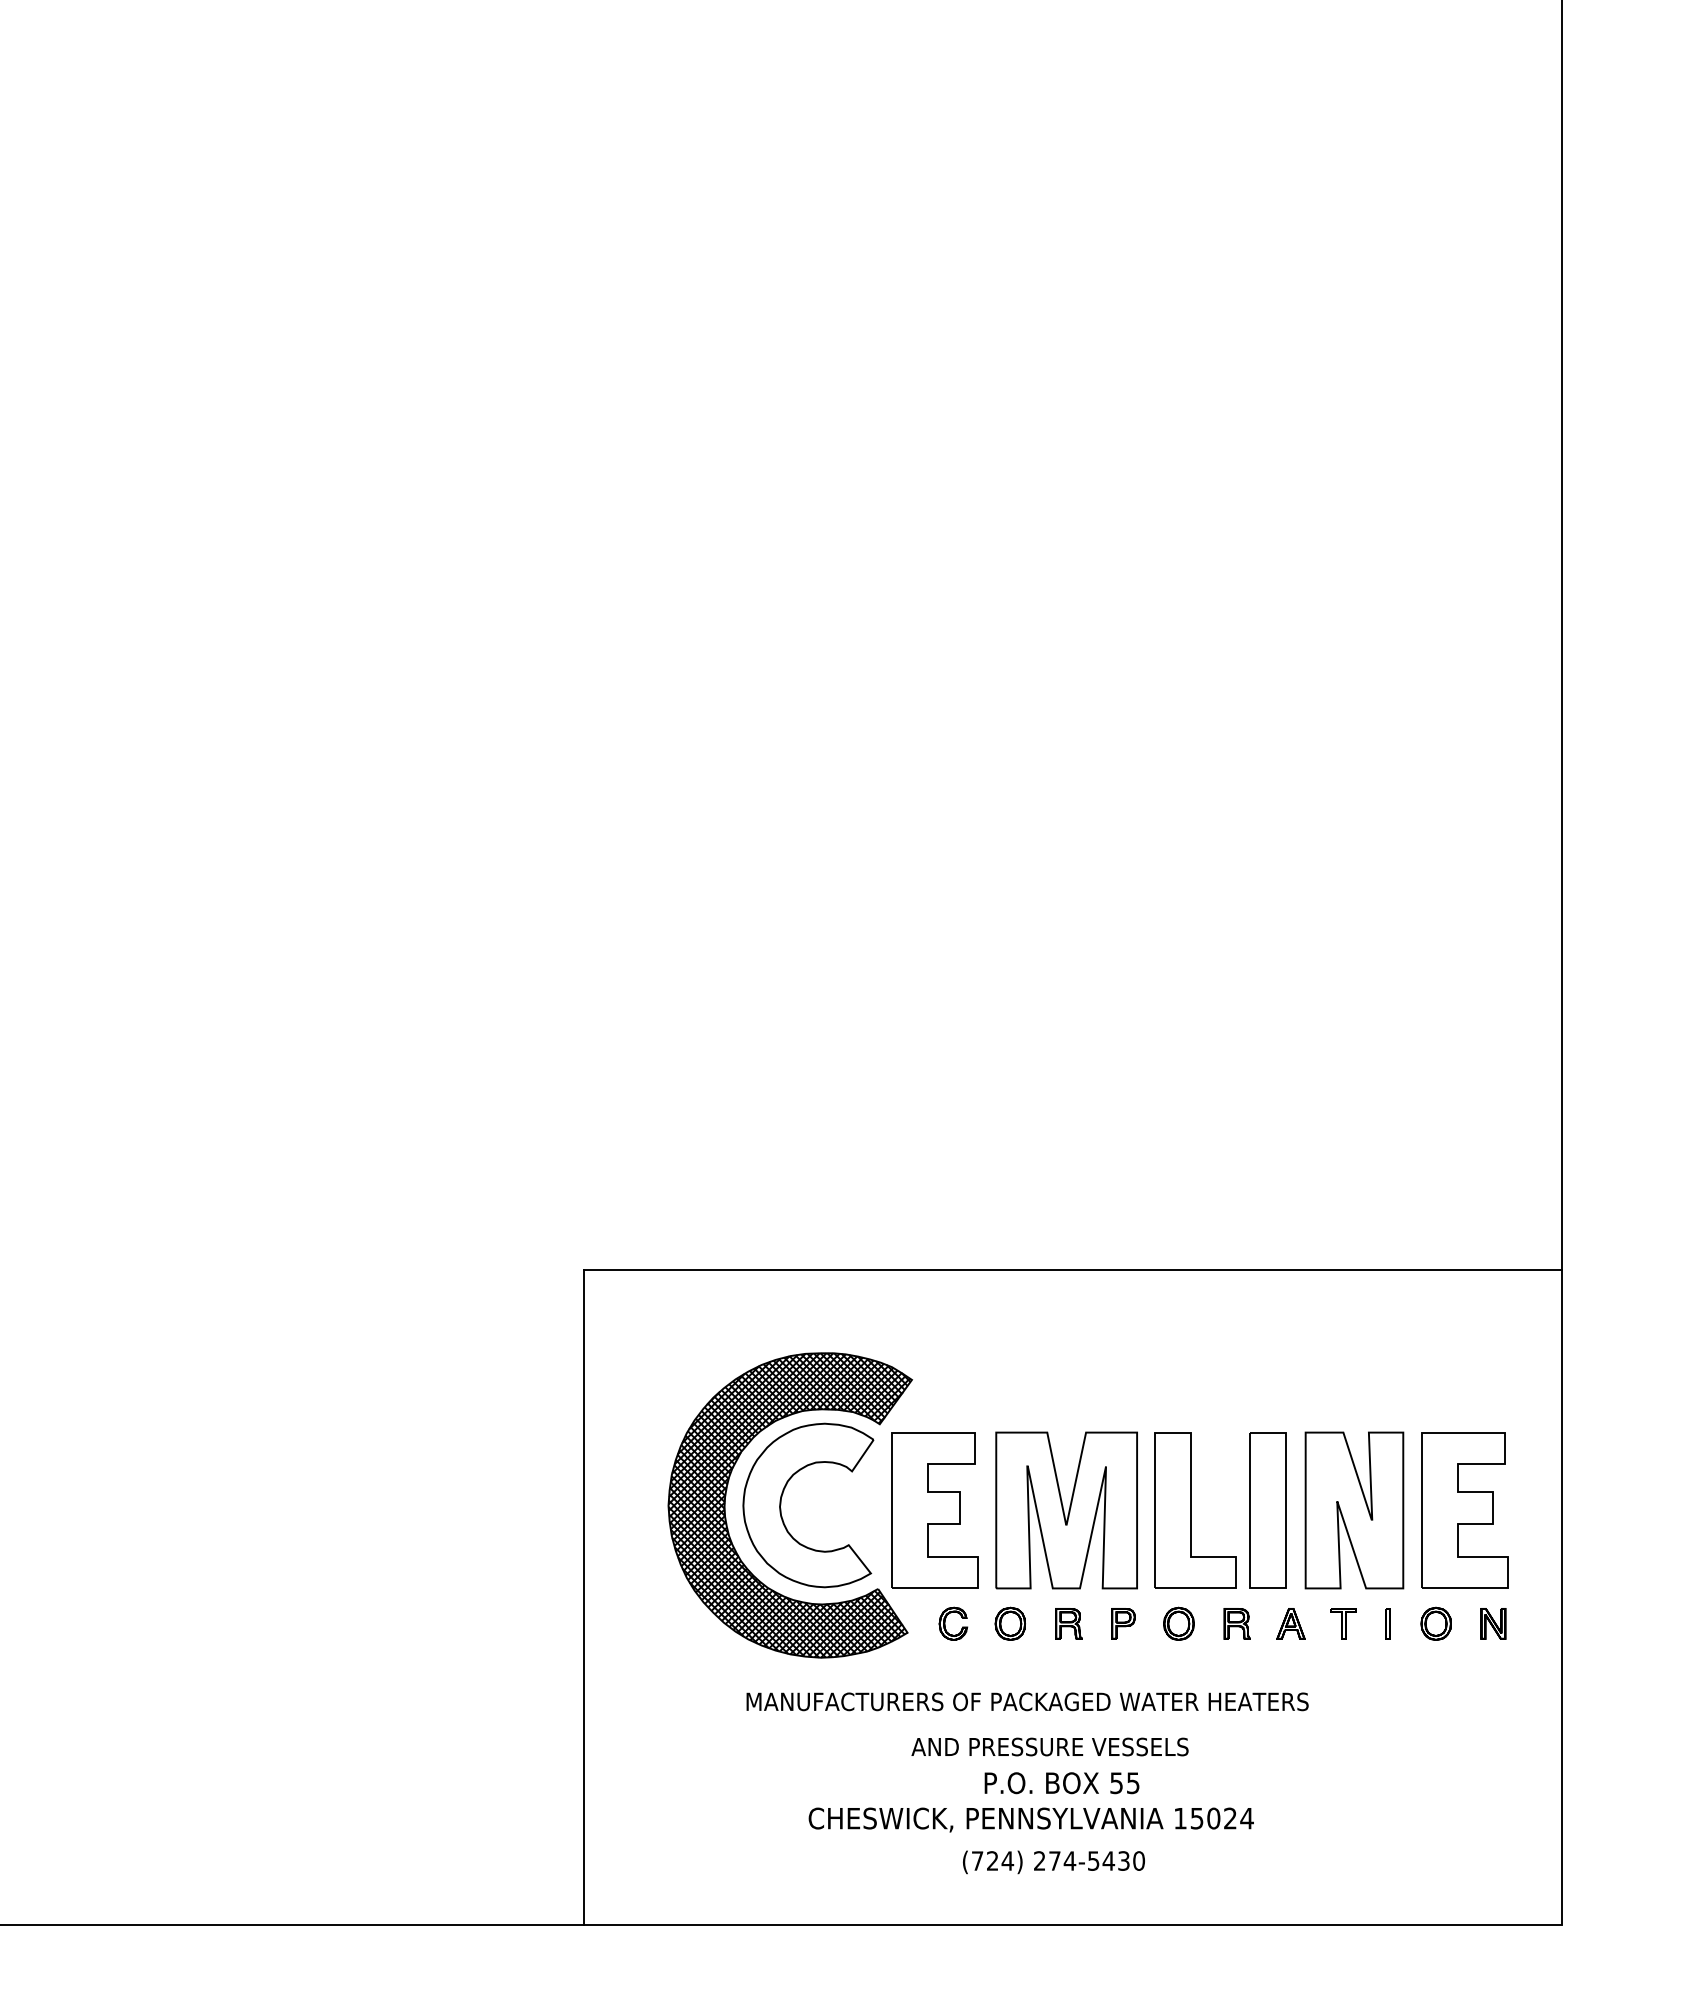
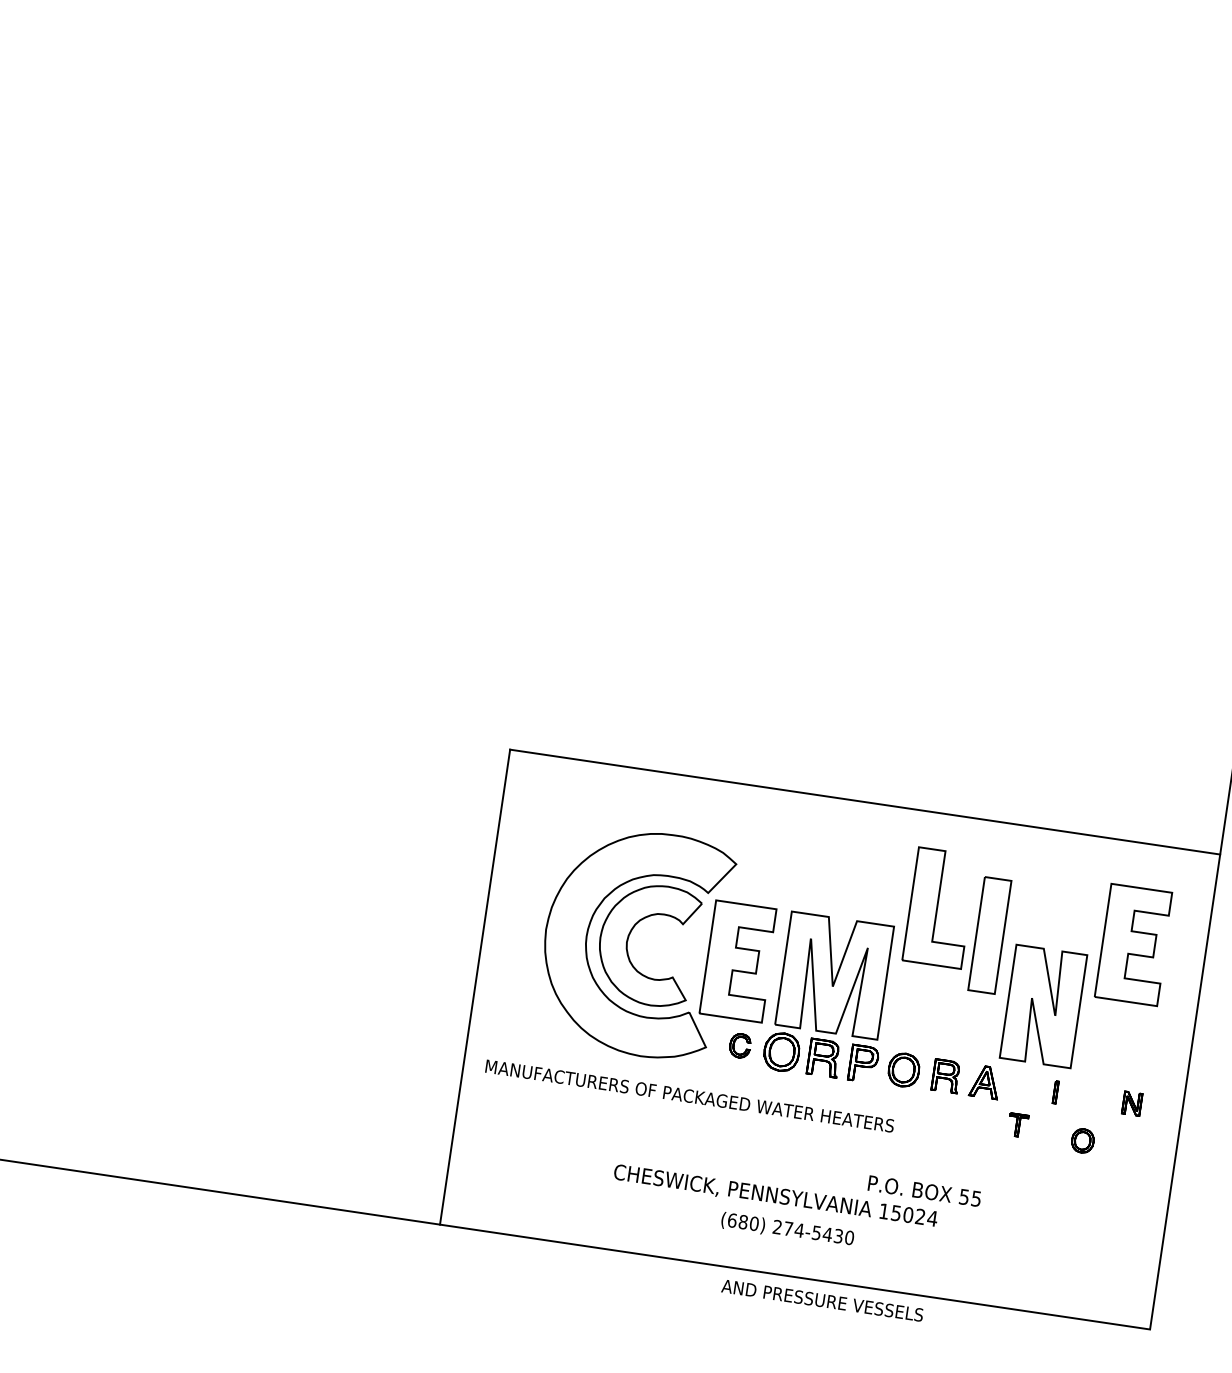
hatch: (789, 1505) -> (633, 942), removed
part: (1195, 1510) -> (940, 908), moved
part: (1267, 1510) -> (989, 935), moved
part: (1464, 1510) -> (1134, 944), moved
part: (1009, 1623) -> (781, 1051), size x1.6
part: (1068, 1623) -> (823, 1057), size x1.6
part: (1123, 1623) -> (863, 1063), size x1.6
part: (1178, 1623) -> (903, 1069), size x1.4
part: (1236, 1623) -> (945, 1075), size x1.4
part: (1290, 1623) -> (984, 1081), size x1.4
part: (1343, 1623) -> (1017, 1125), moved
part: (1435, 1623) -> (1082, 1140), moved
text: (1027, 1701) -> (689, 1095), moved
text: (1049, 1746) -> (822, 1300), moved
text: (1061, 1783) -> (924, 1191), moved
text: (992, 1860) -> (743, 1221), (724) -> (680)

